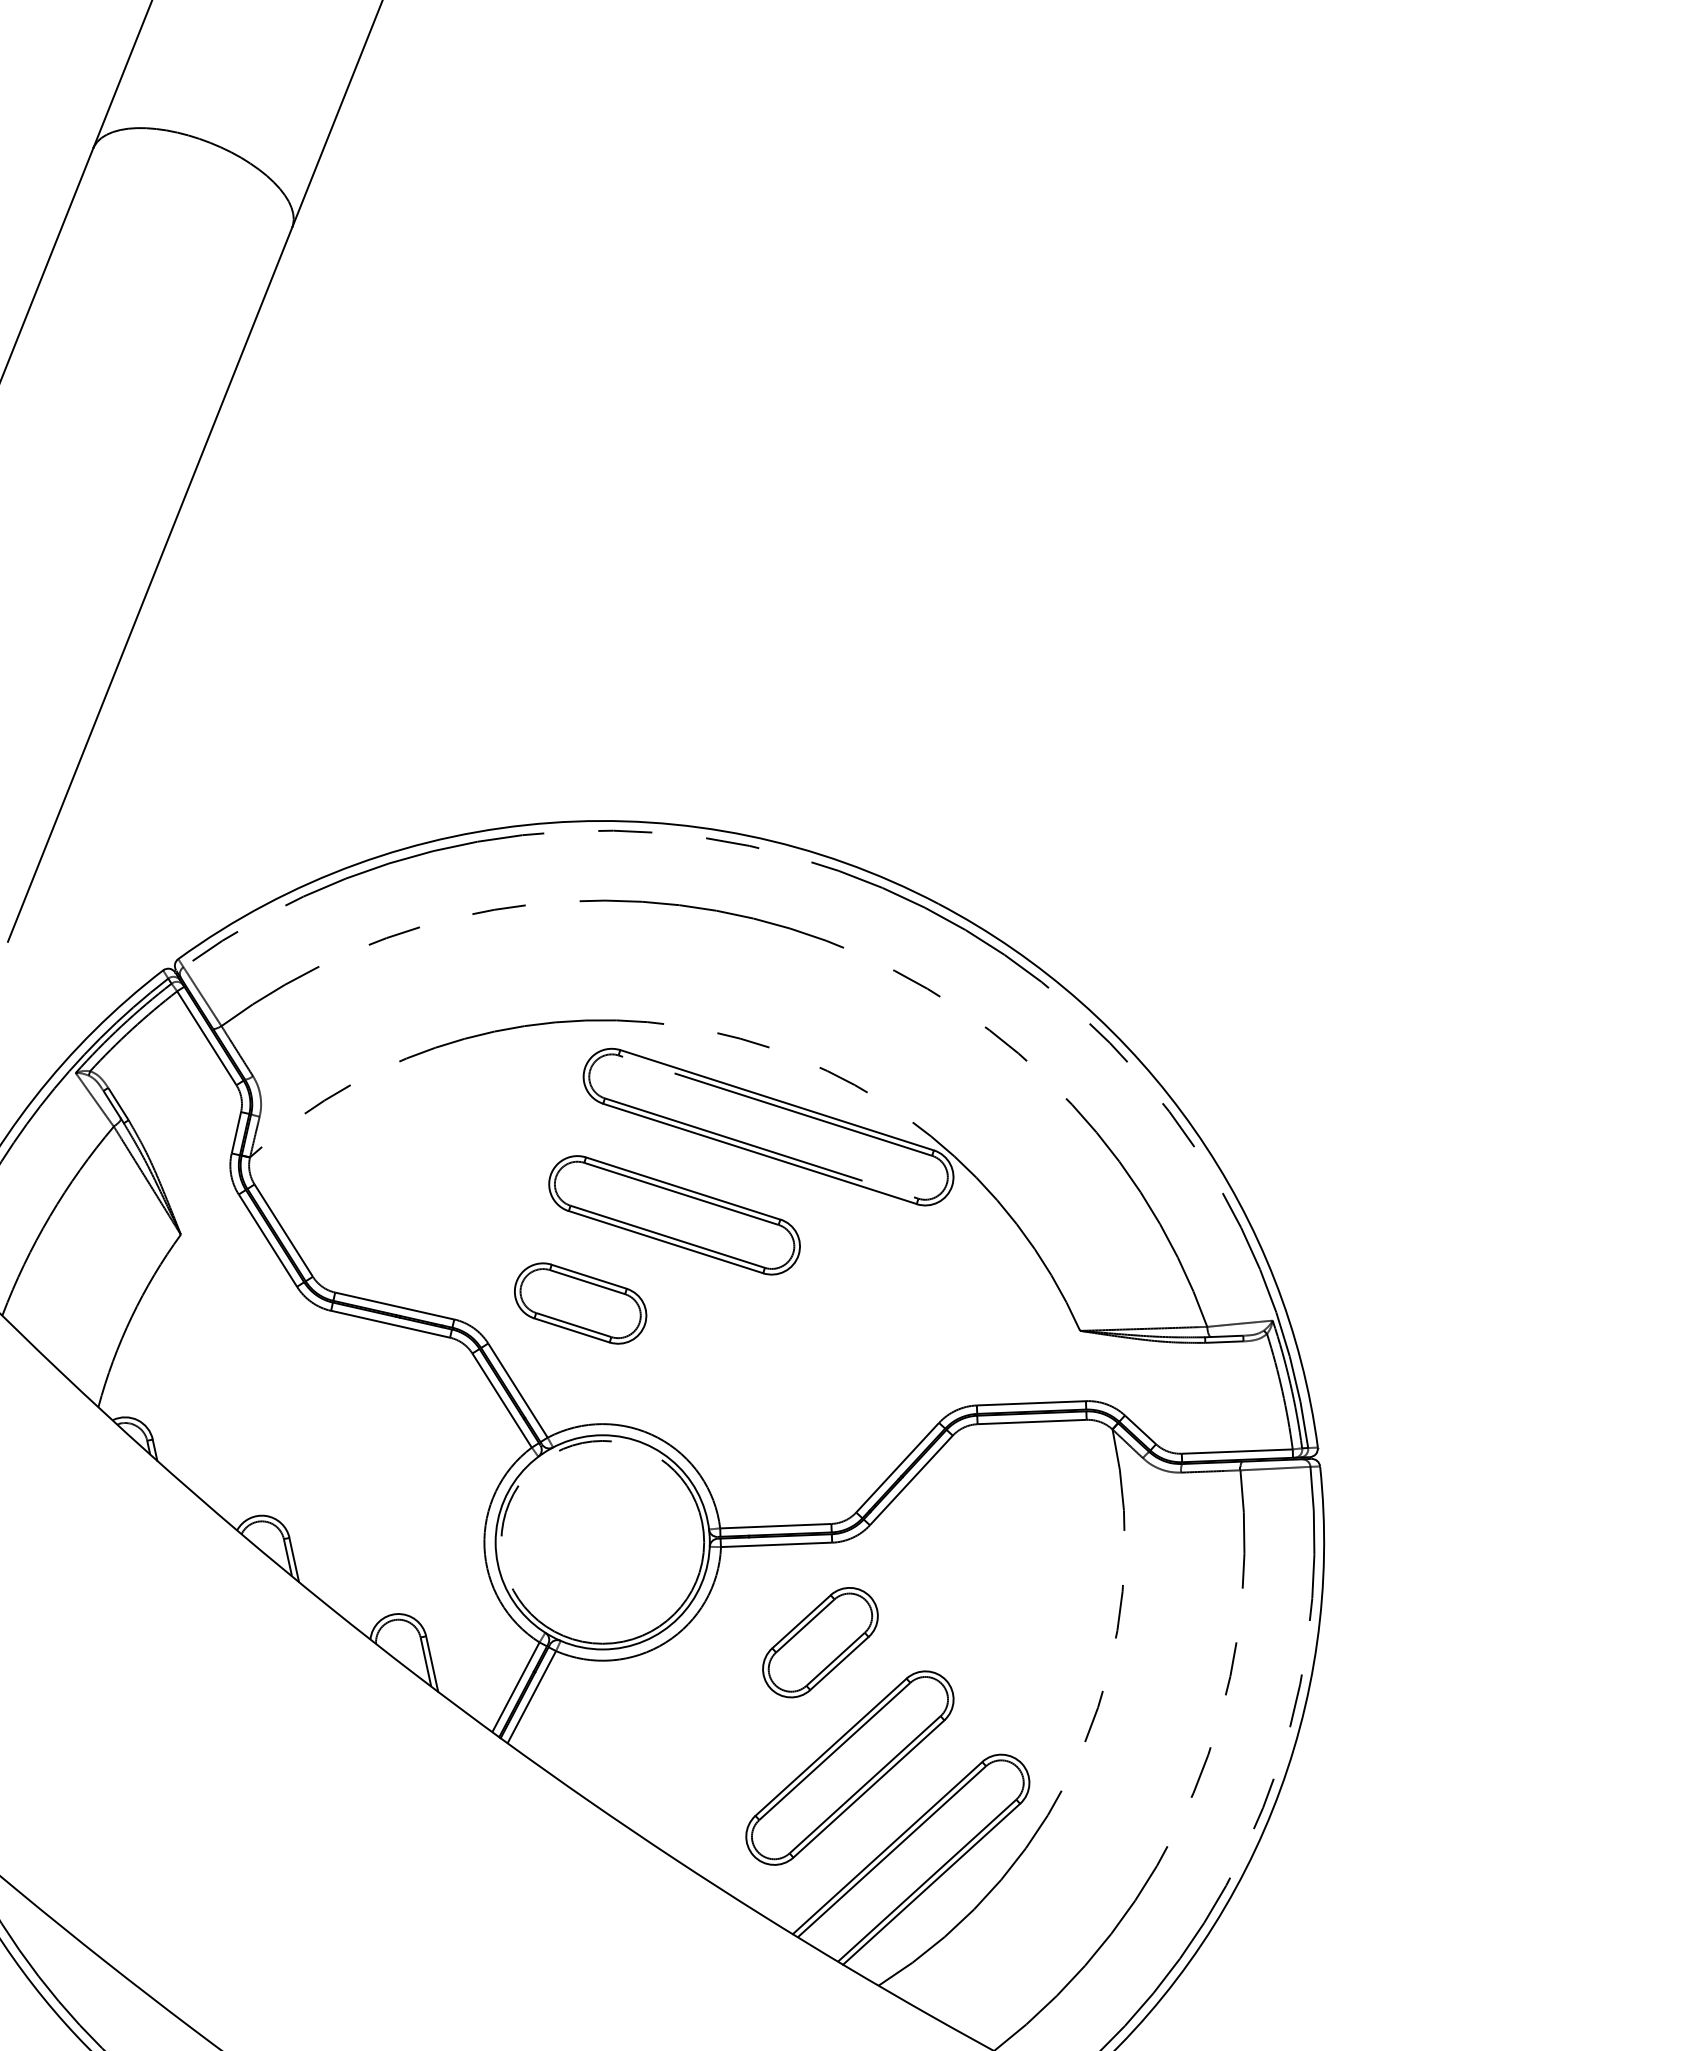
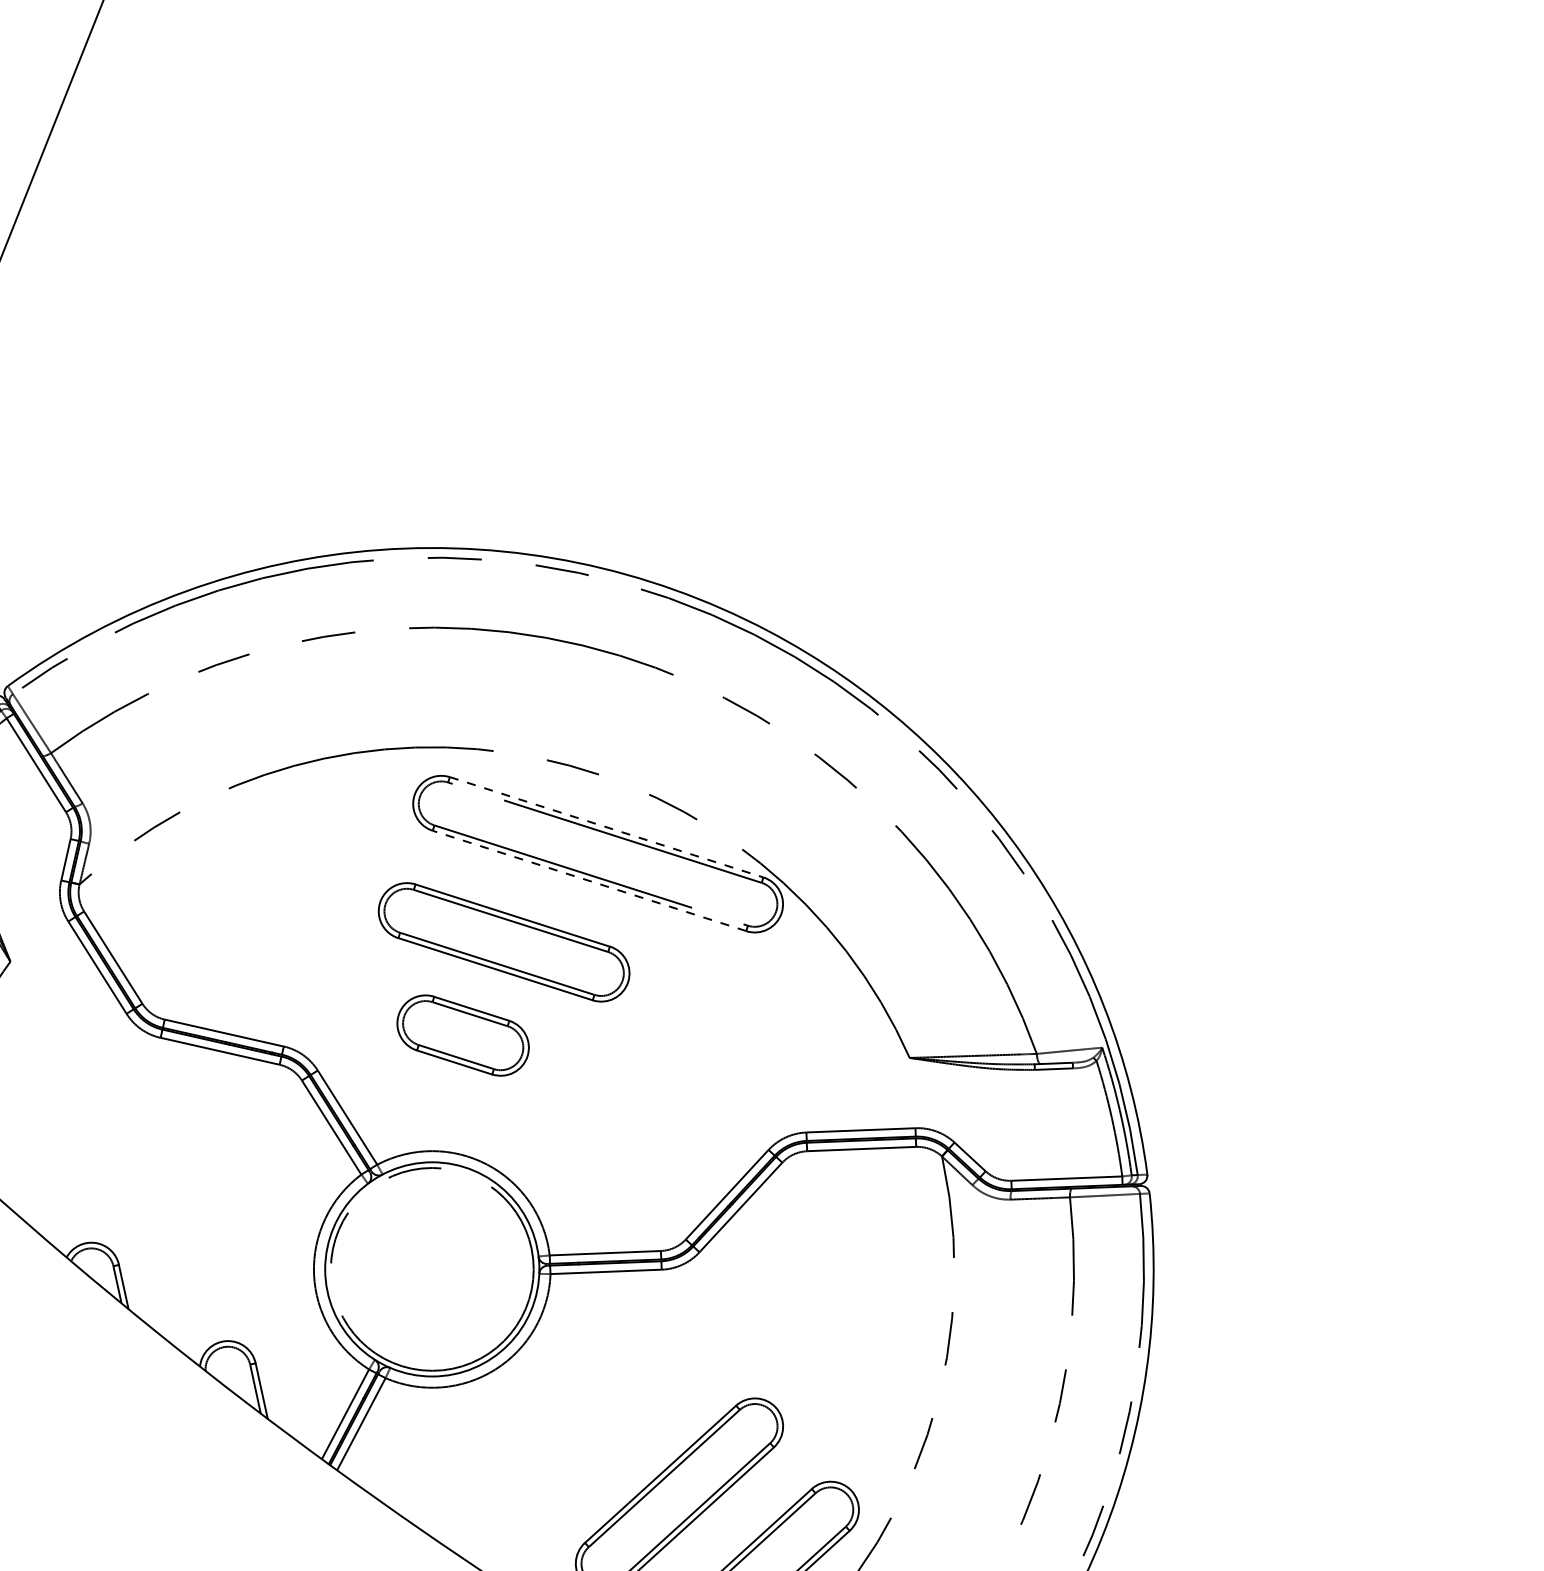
line: (777, 1100) -> (607, 827), solid -> dashed
line: (759, 1153) -> (589, 880), solid -> dashed
part: (580, 1303) -> (463, 1035), moved
part: (820, 1642) -> (650, 1369), removed

